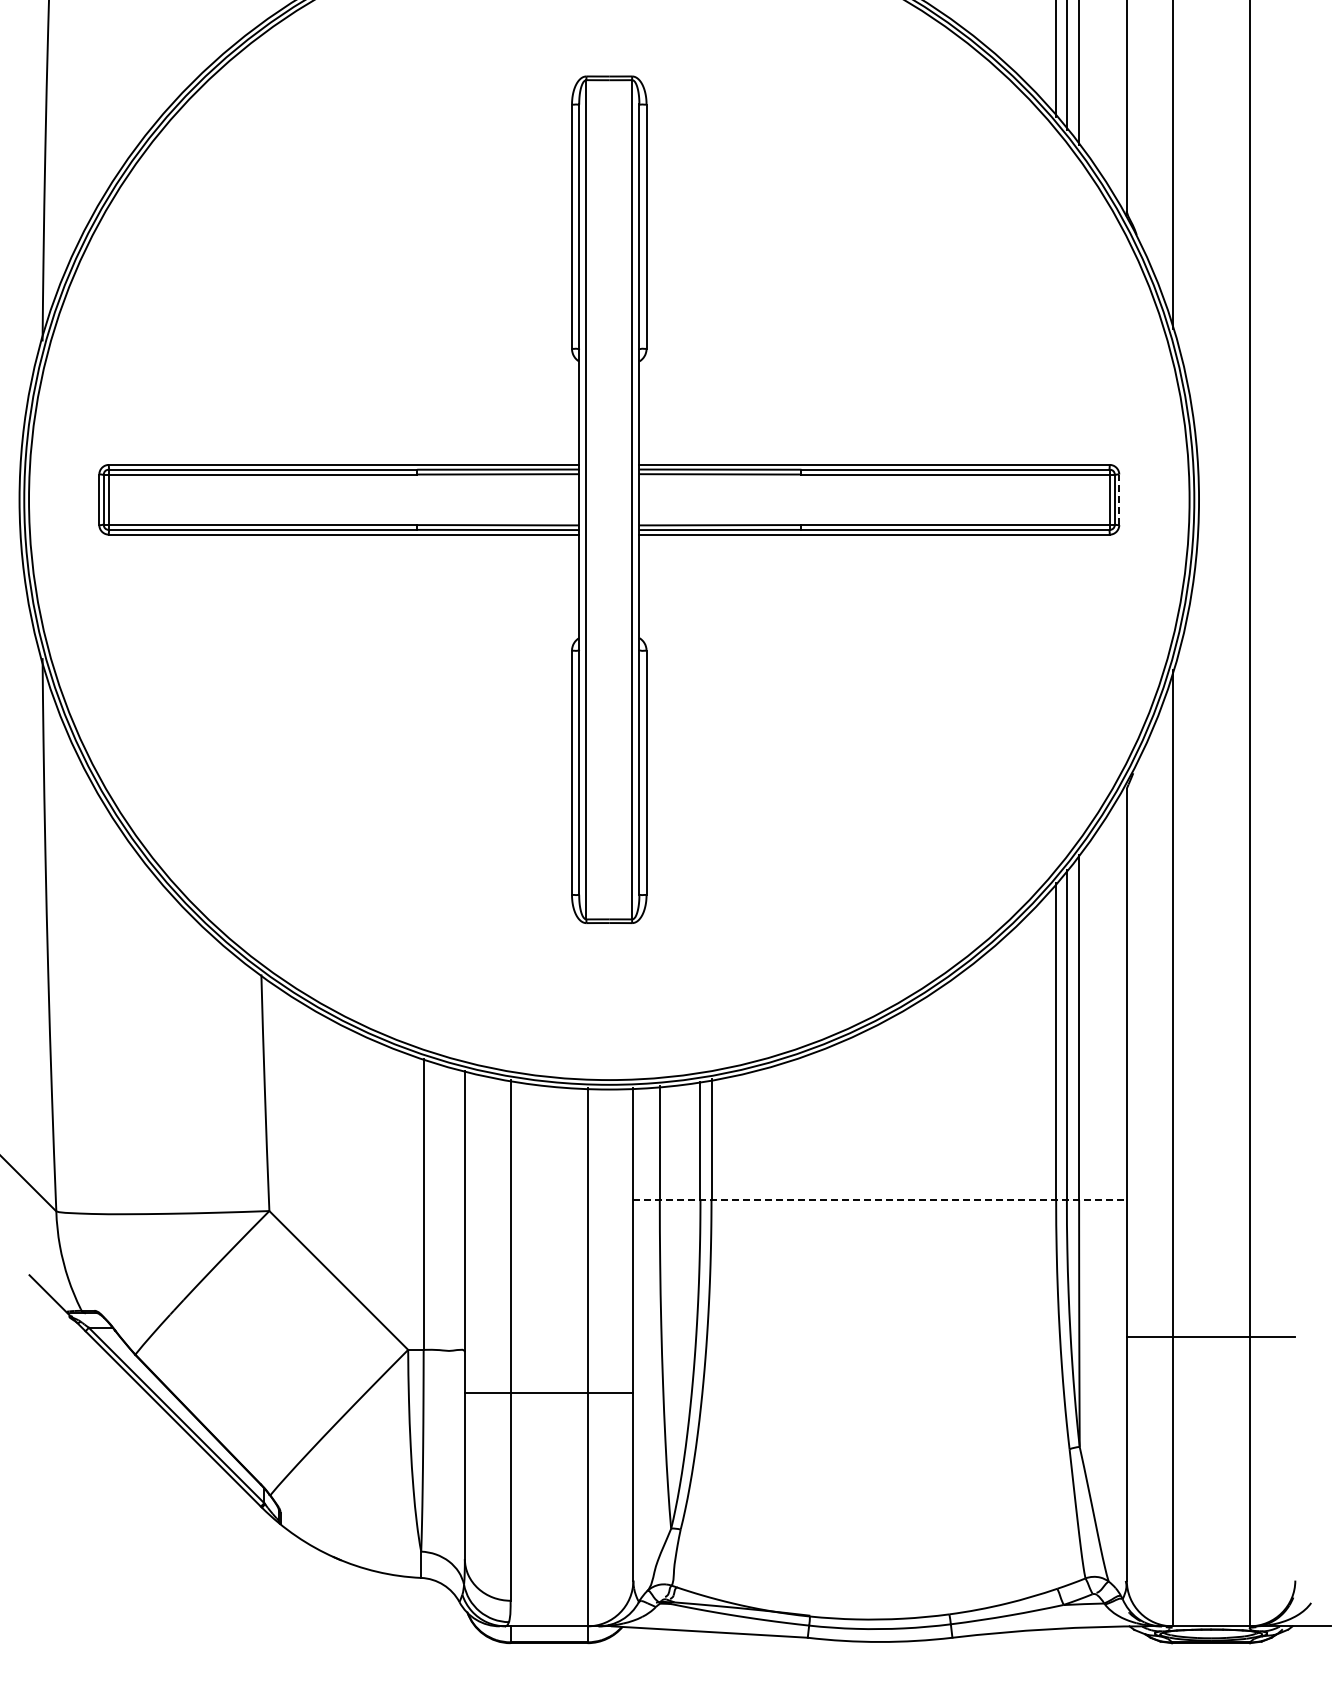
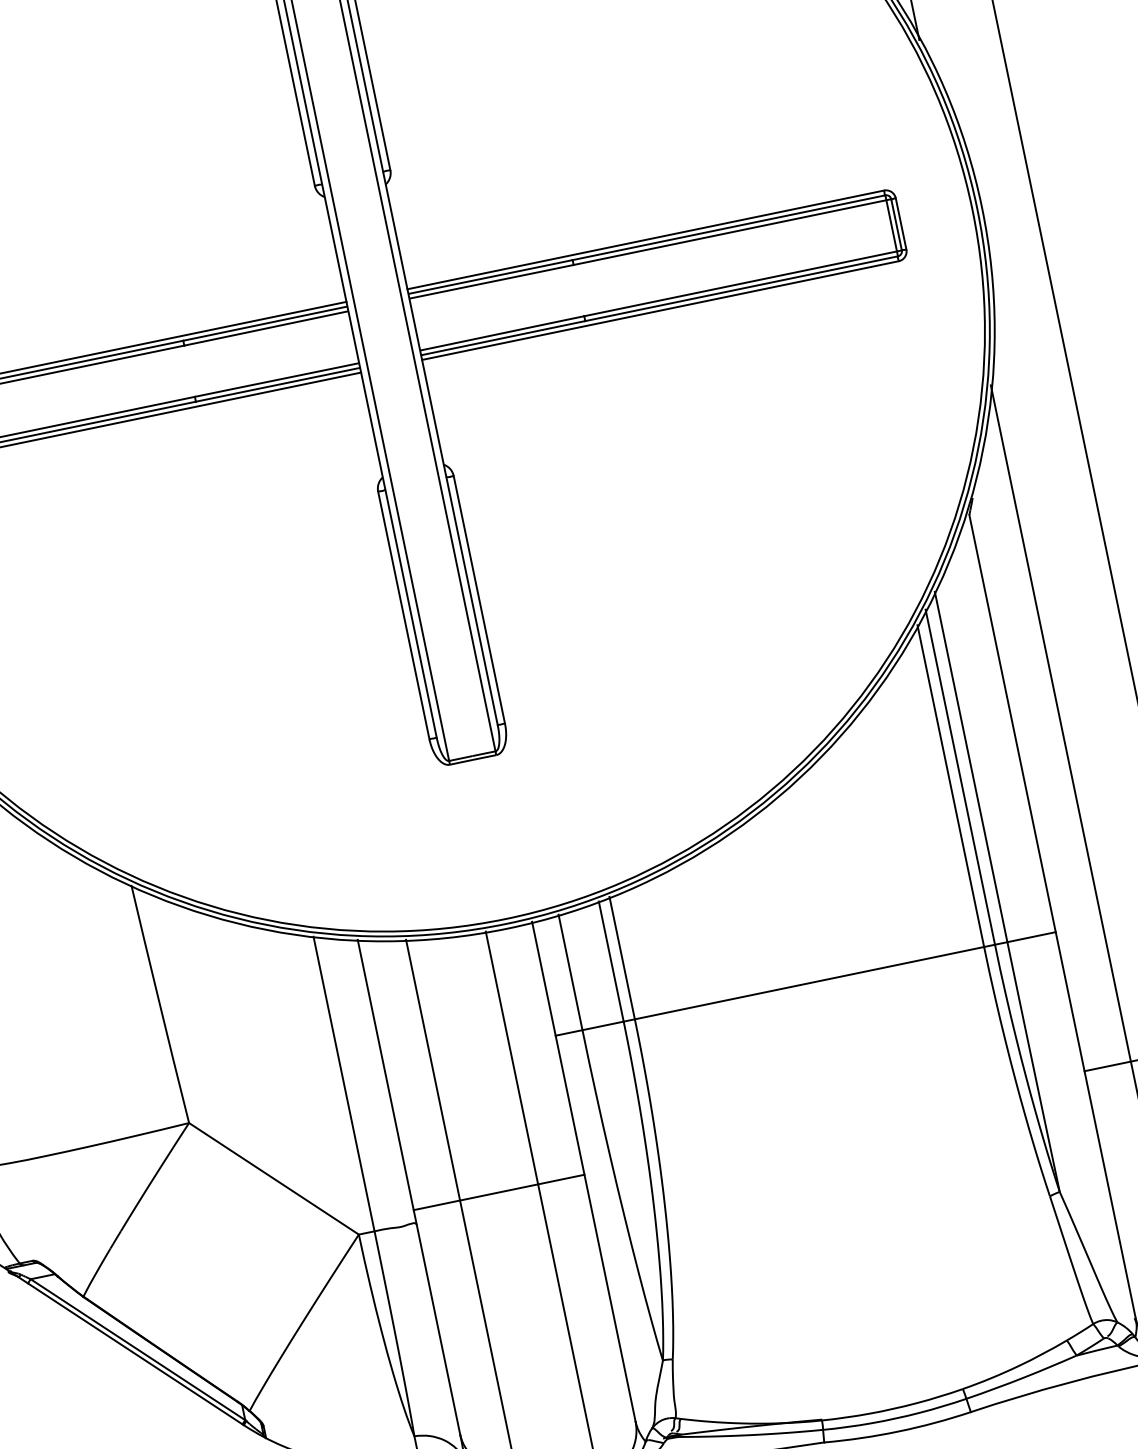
line: (1119, 499) -> (901, 223), dashed -> solid
line: (880, 1200) -> (806, 984), dashed -> solid
line: (548, 1393) -> (498, 1192), moved

